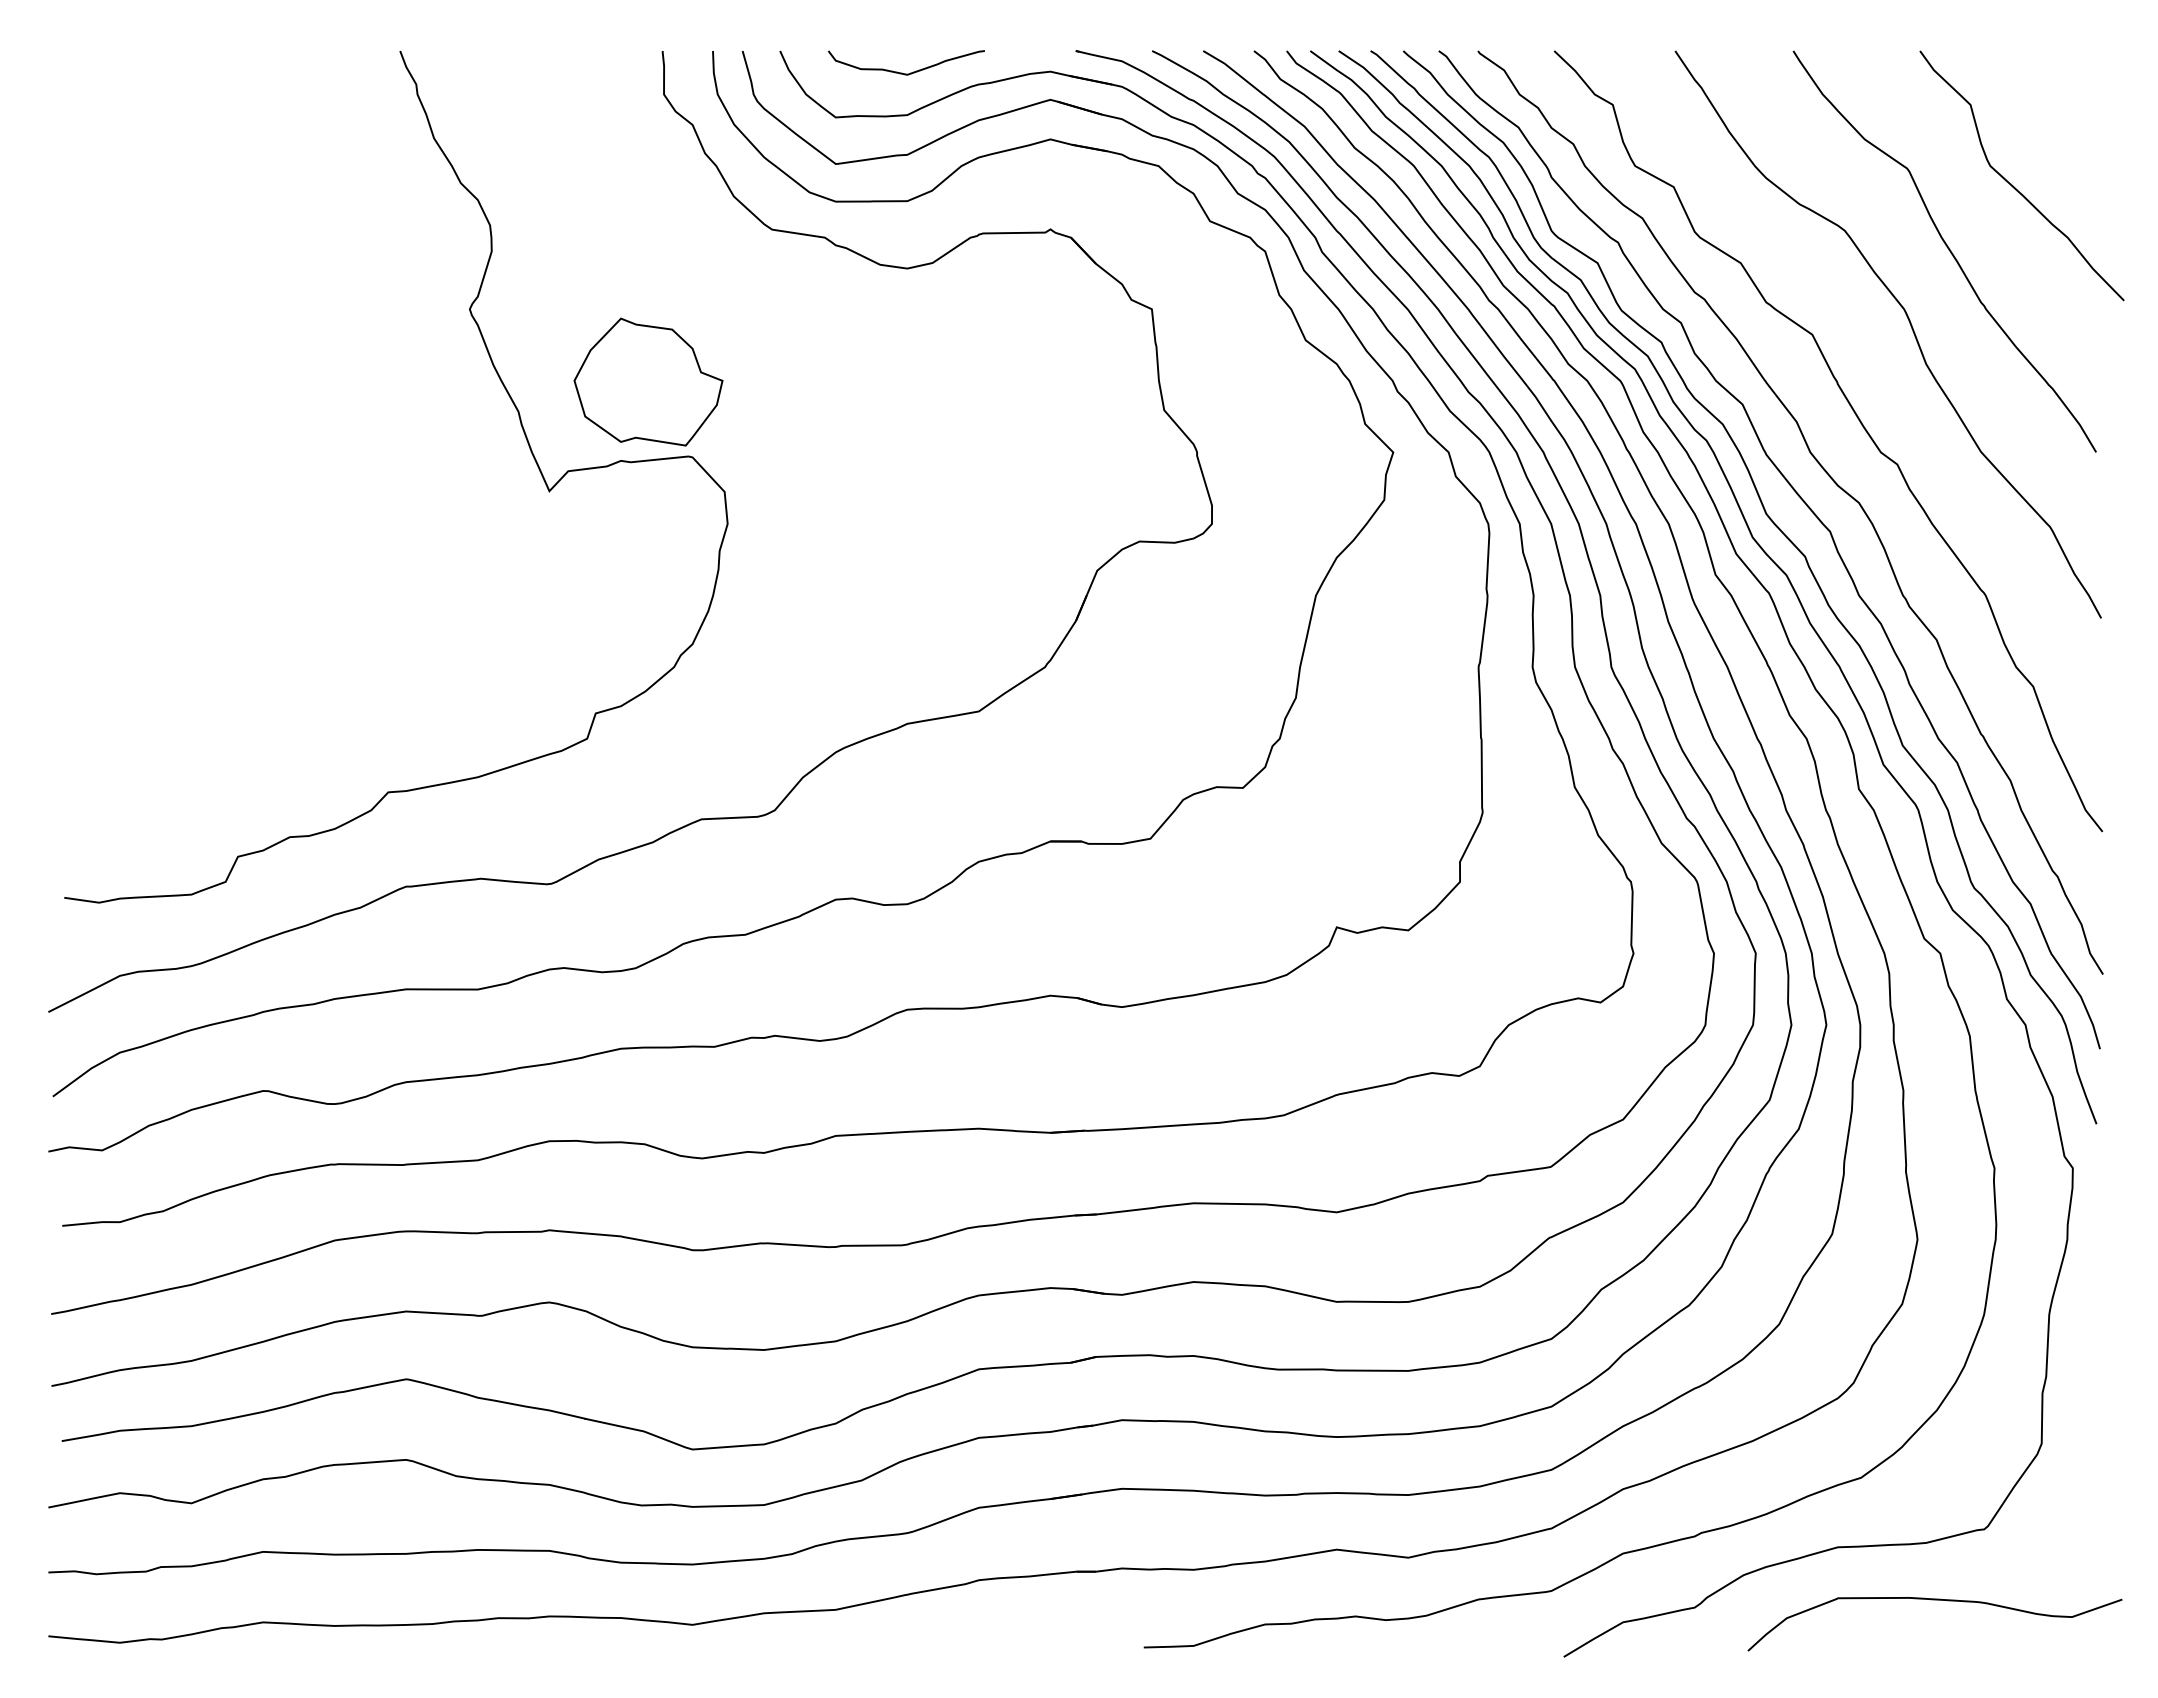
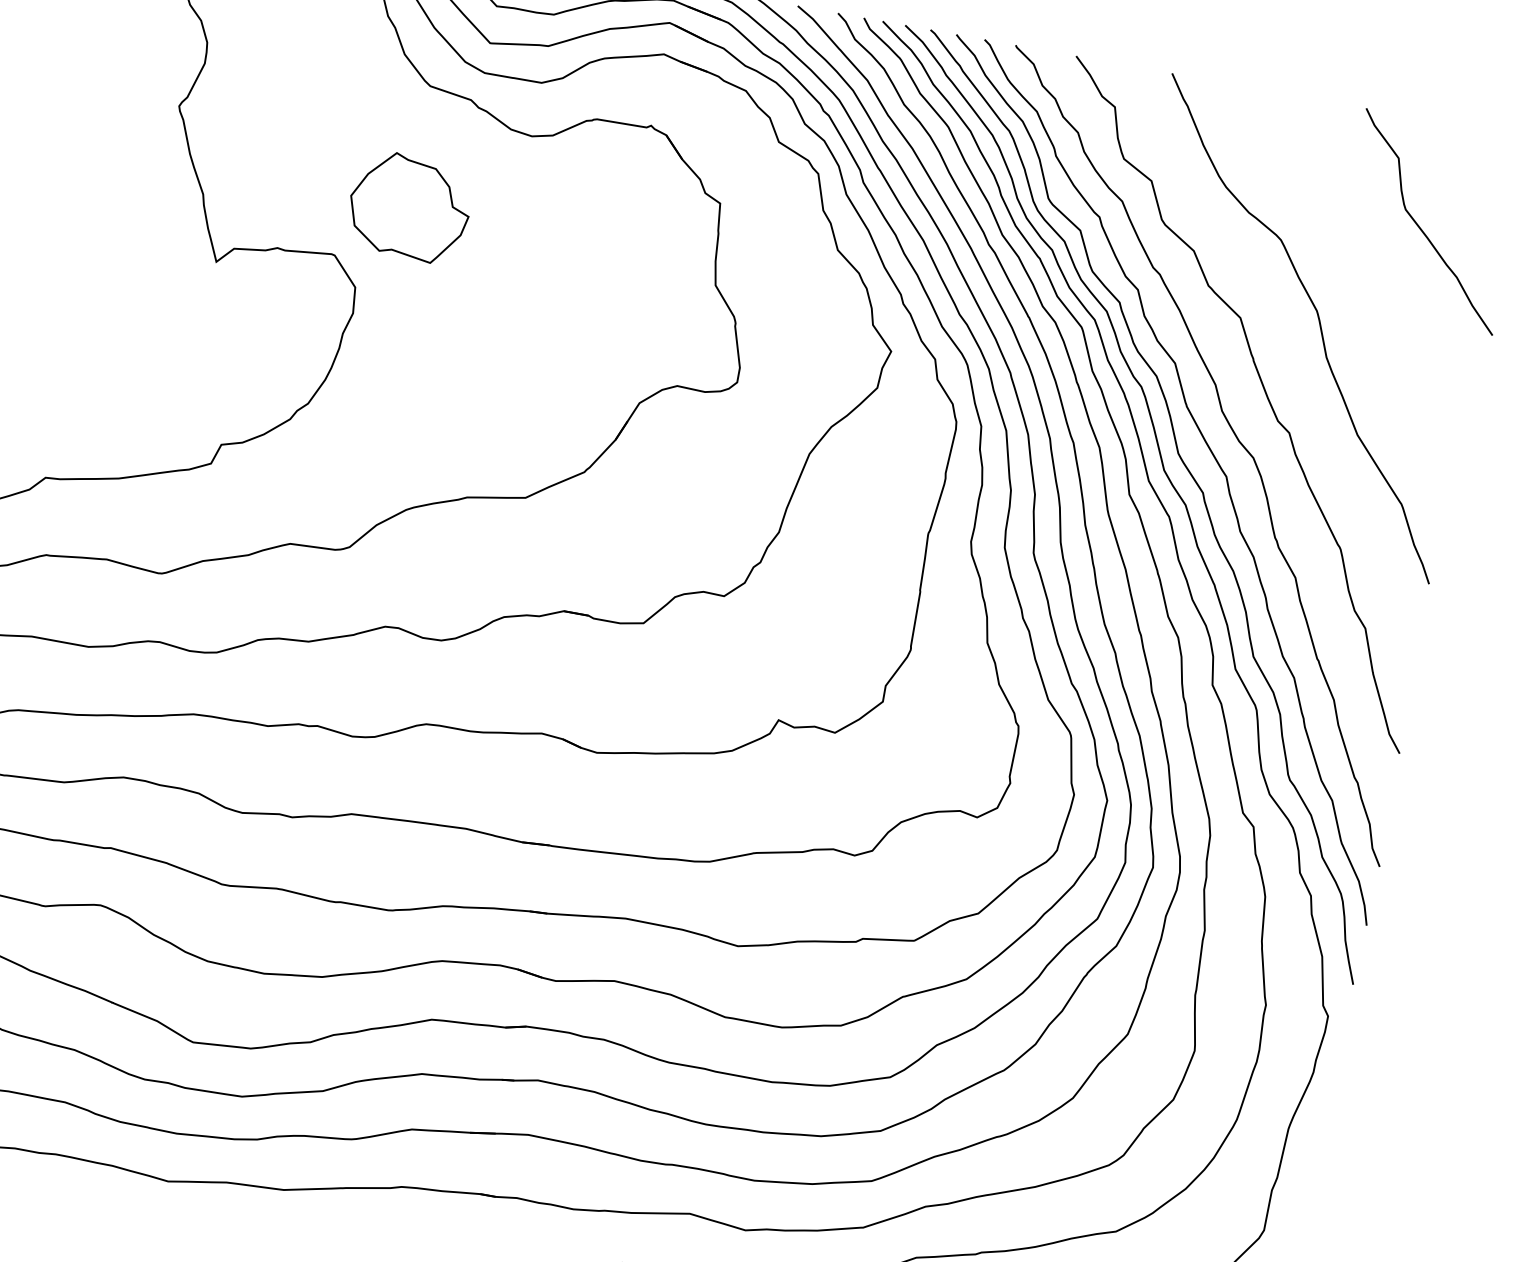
curve: (1948, 250) -> (1360, 270), removed
part: (648, 381) -> (409, 206), moved

